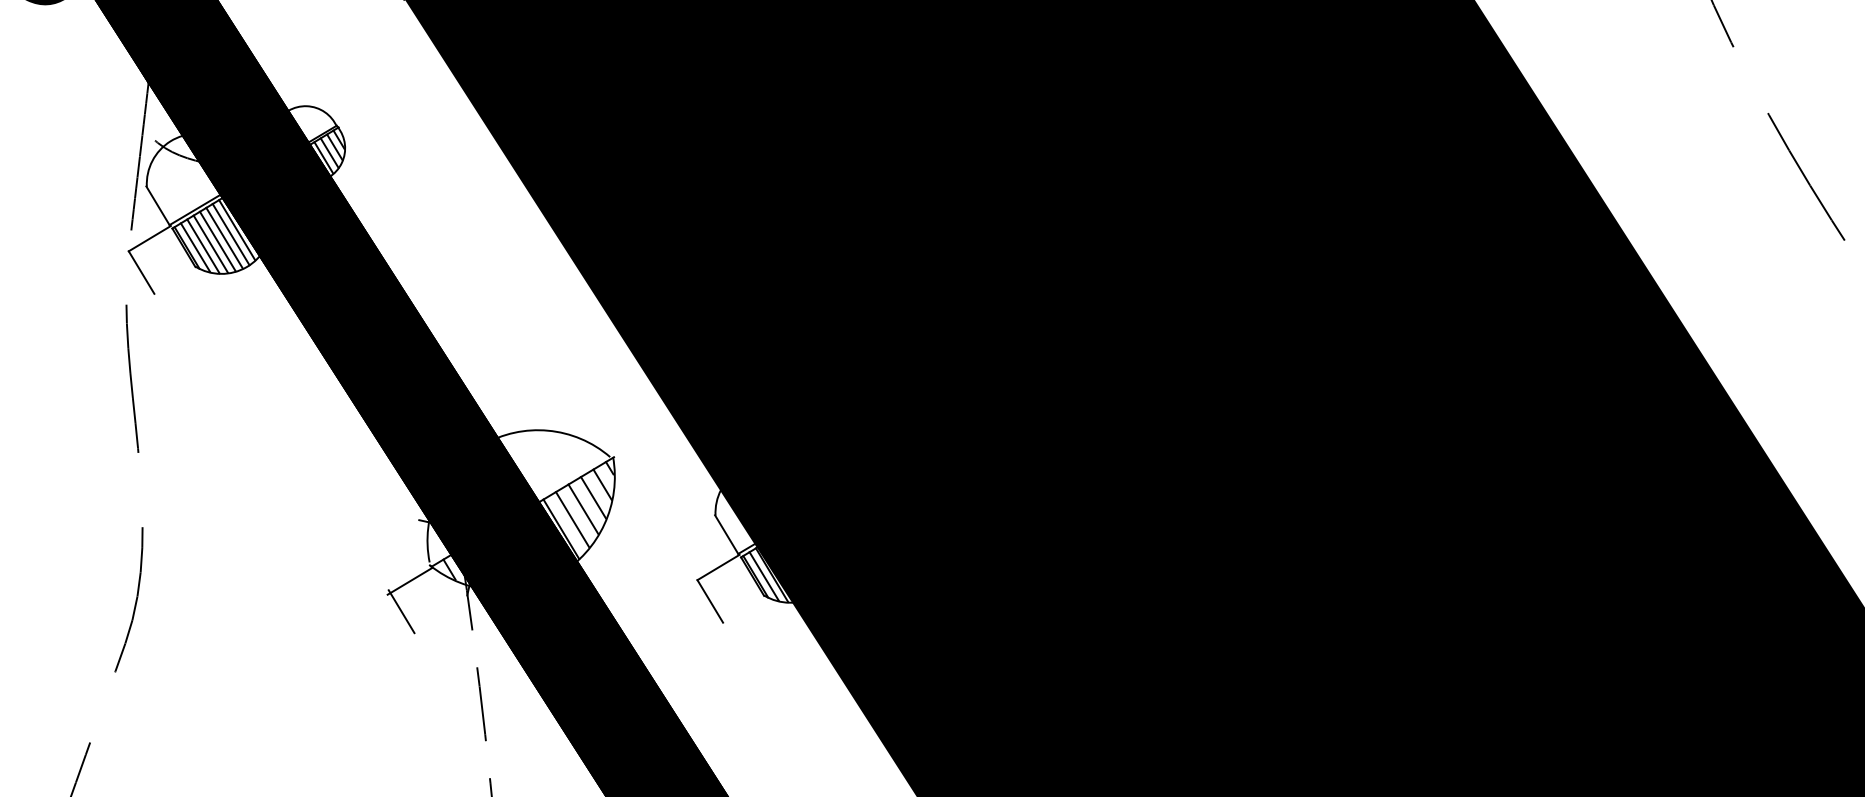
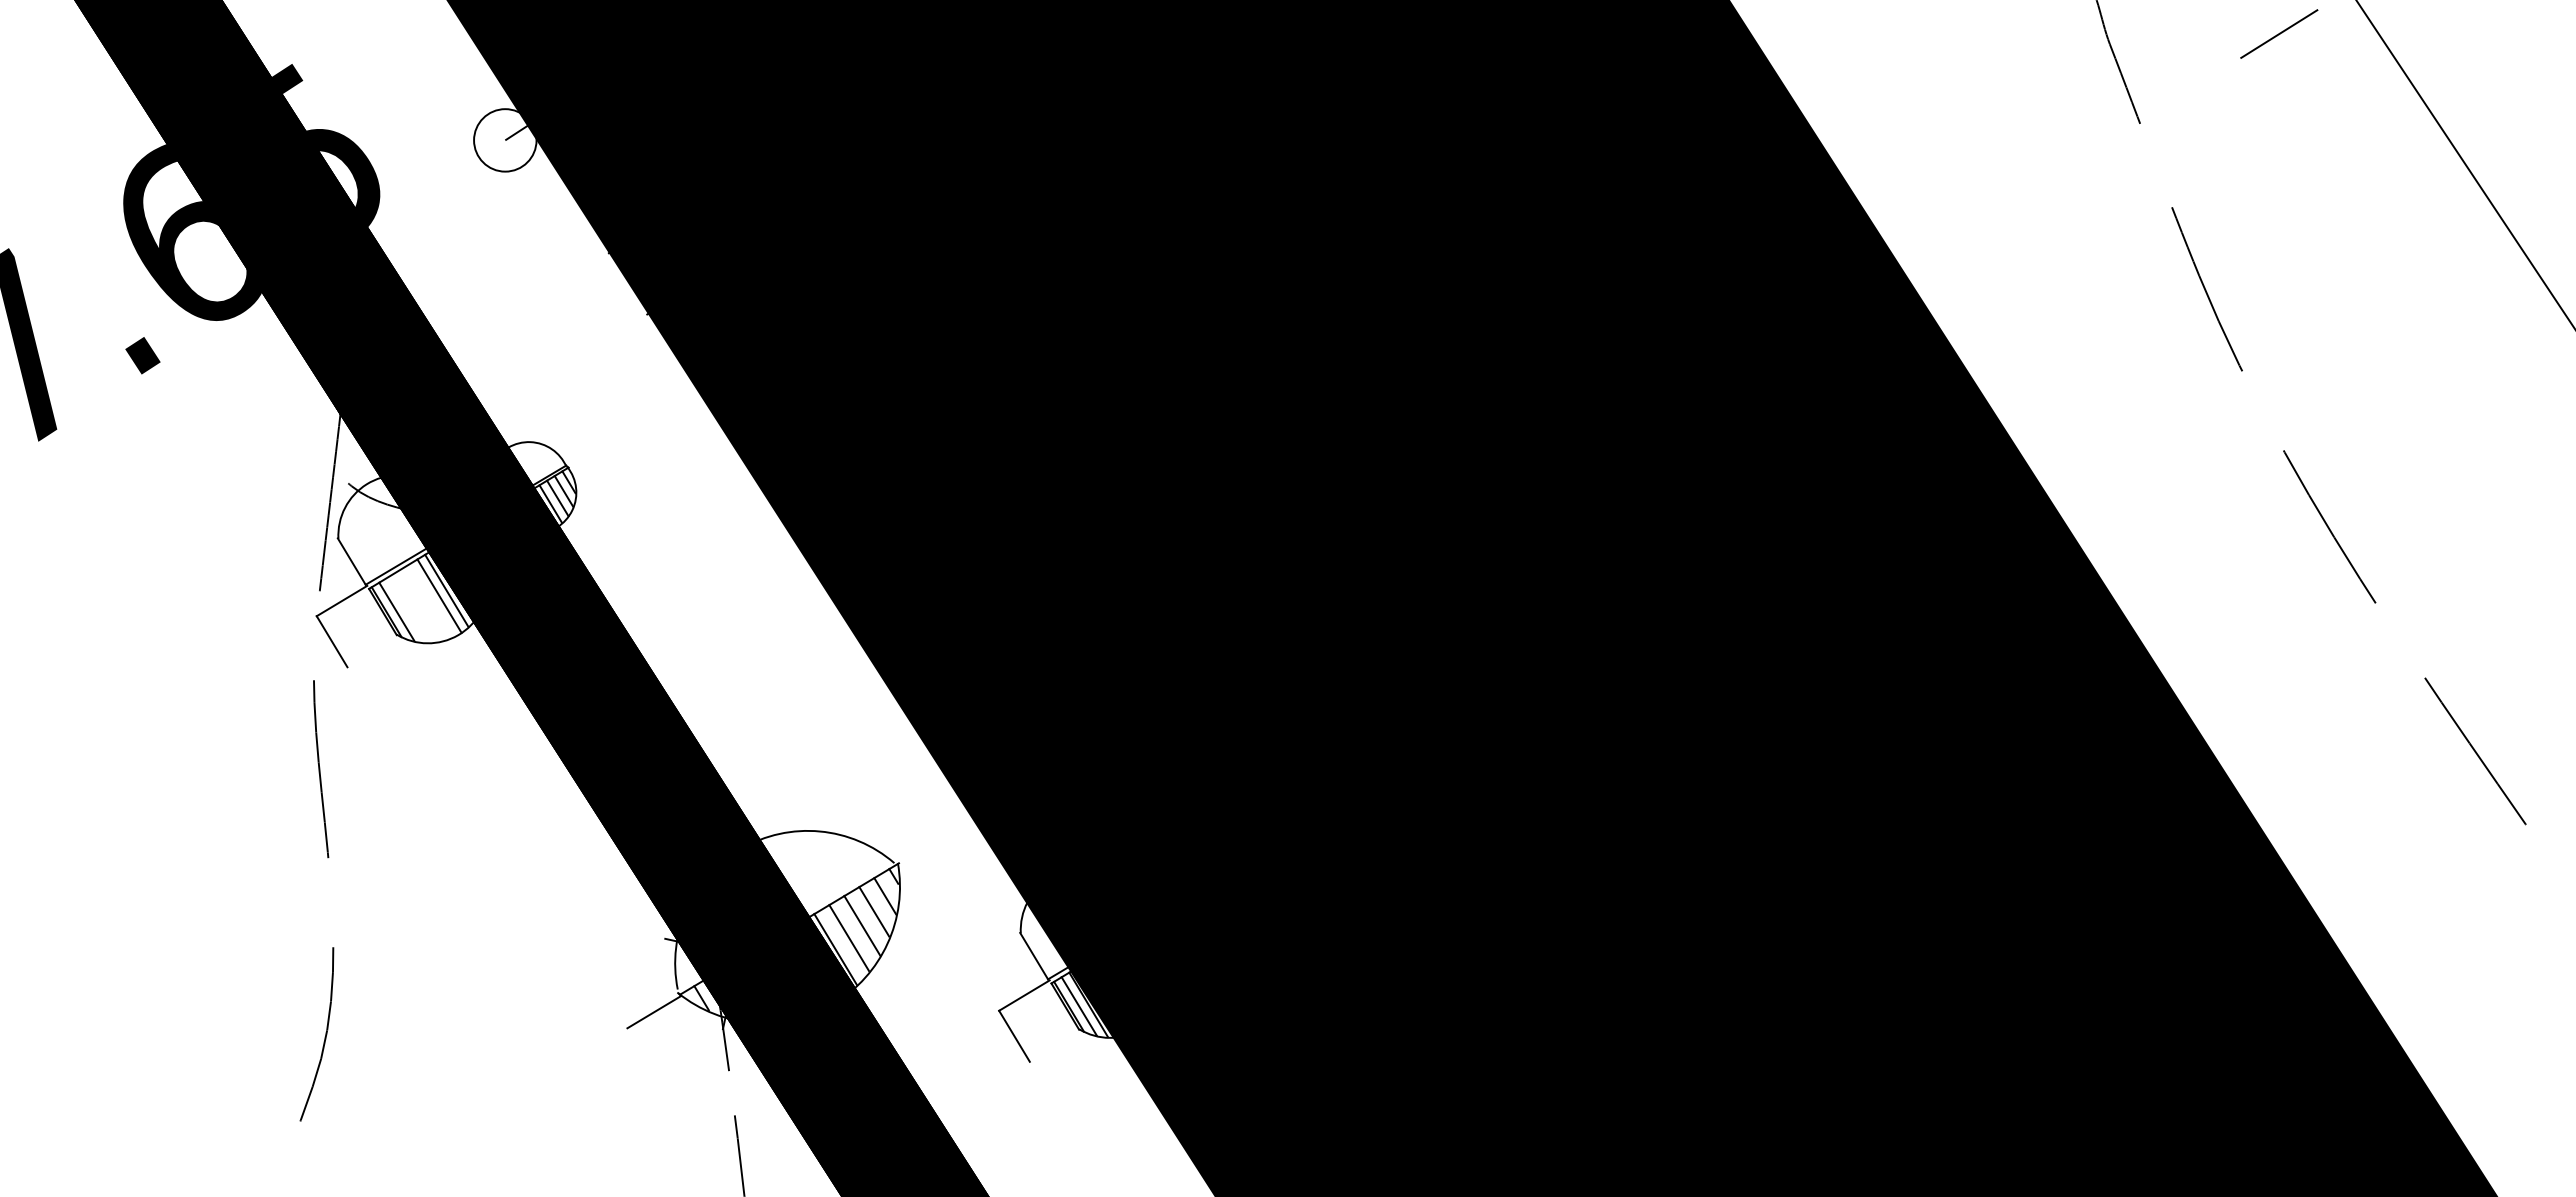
line: (224, 238) -> (431, 600), removed
line: (217, 241) -> (423, 604), removed
line: (210, 244) -> (414, 607), removed
line: (202, 246) -> (405, 610), removed
line: (401, 611) -> (643, 1048), removed

